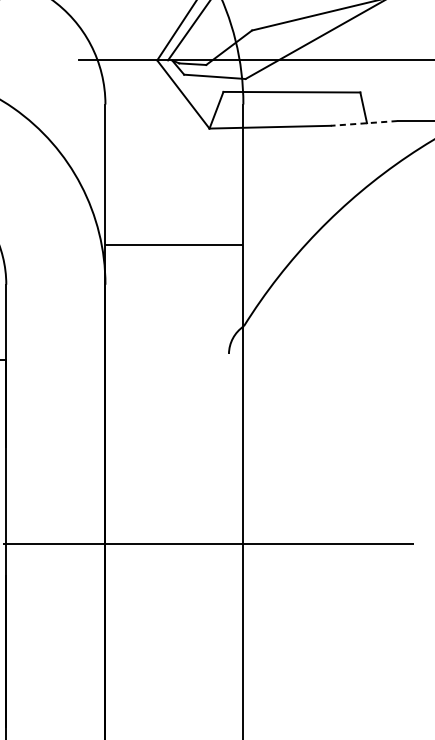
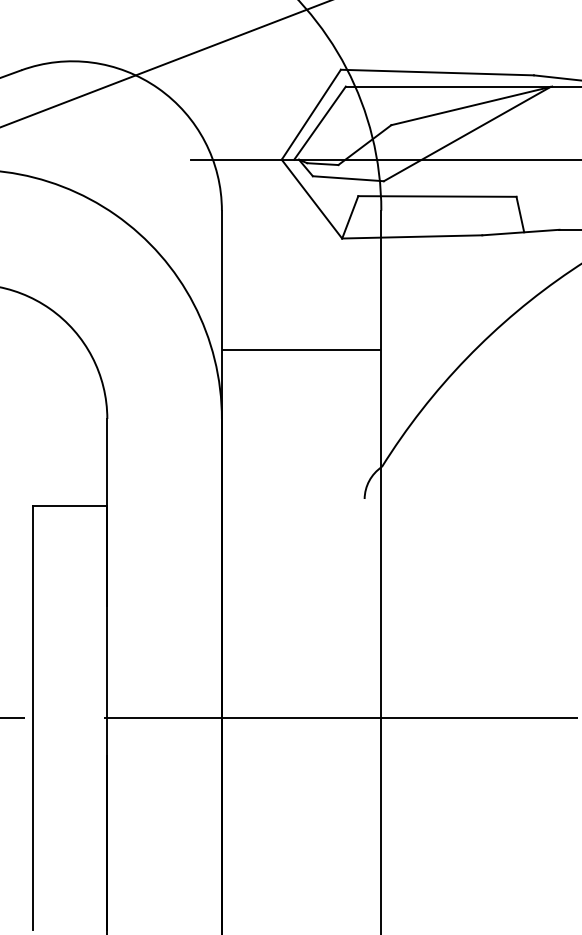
line: (363, 123) -> (520, 232), dashed -> solid
line: (174, 245) -> (301, 350), moved

